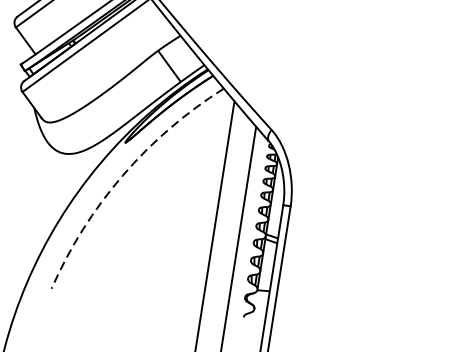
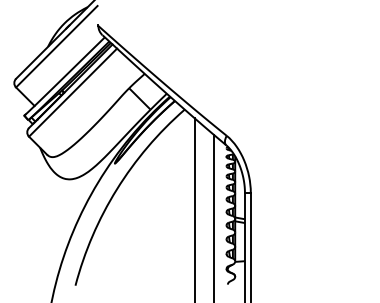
arc: (122, 175) -> (116, 189), dashed -> solid

